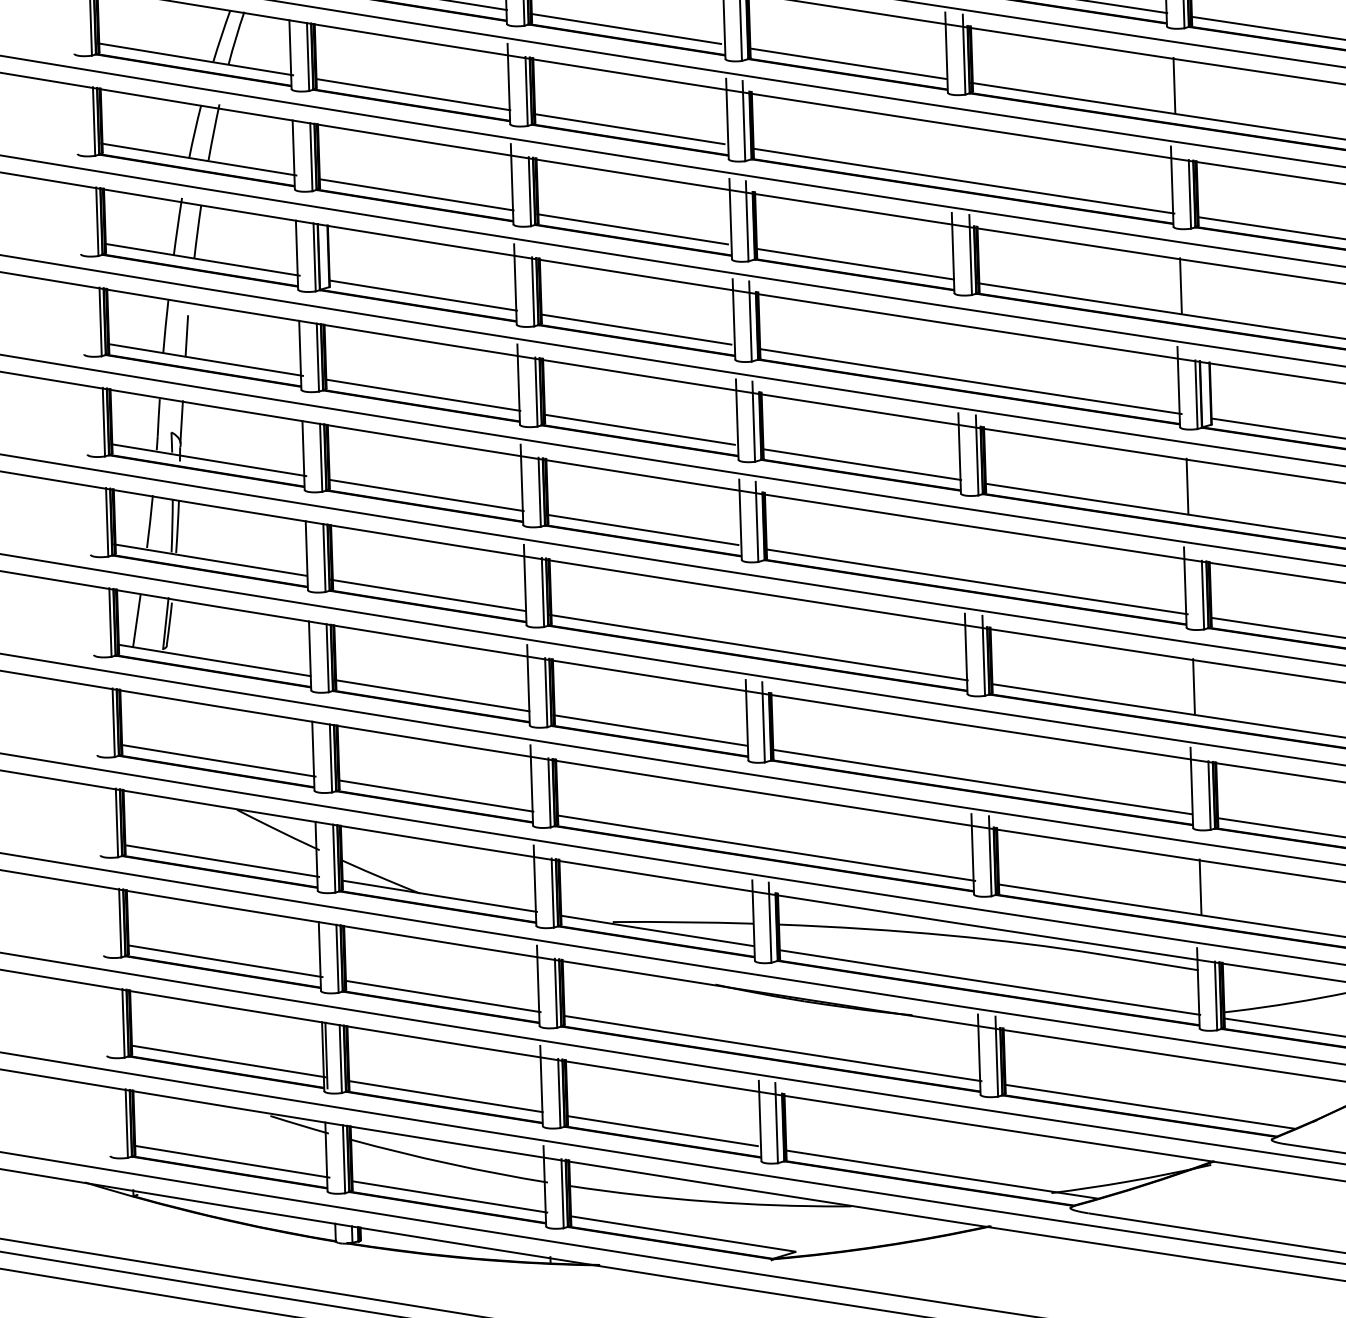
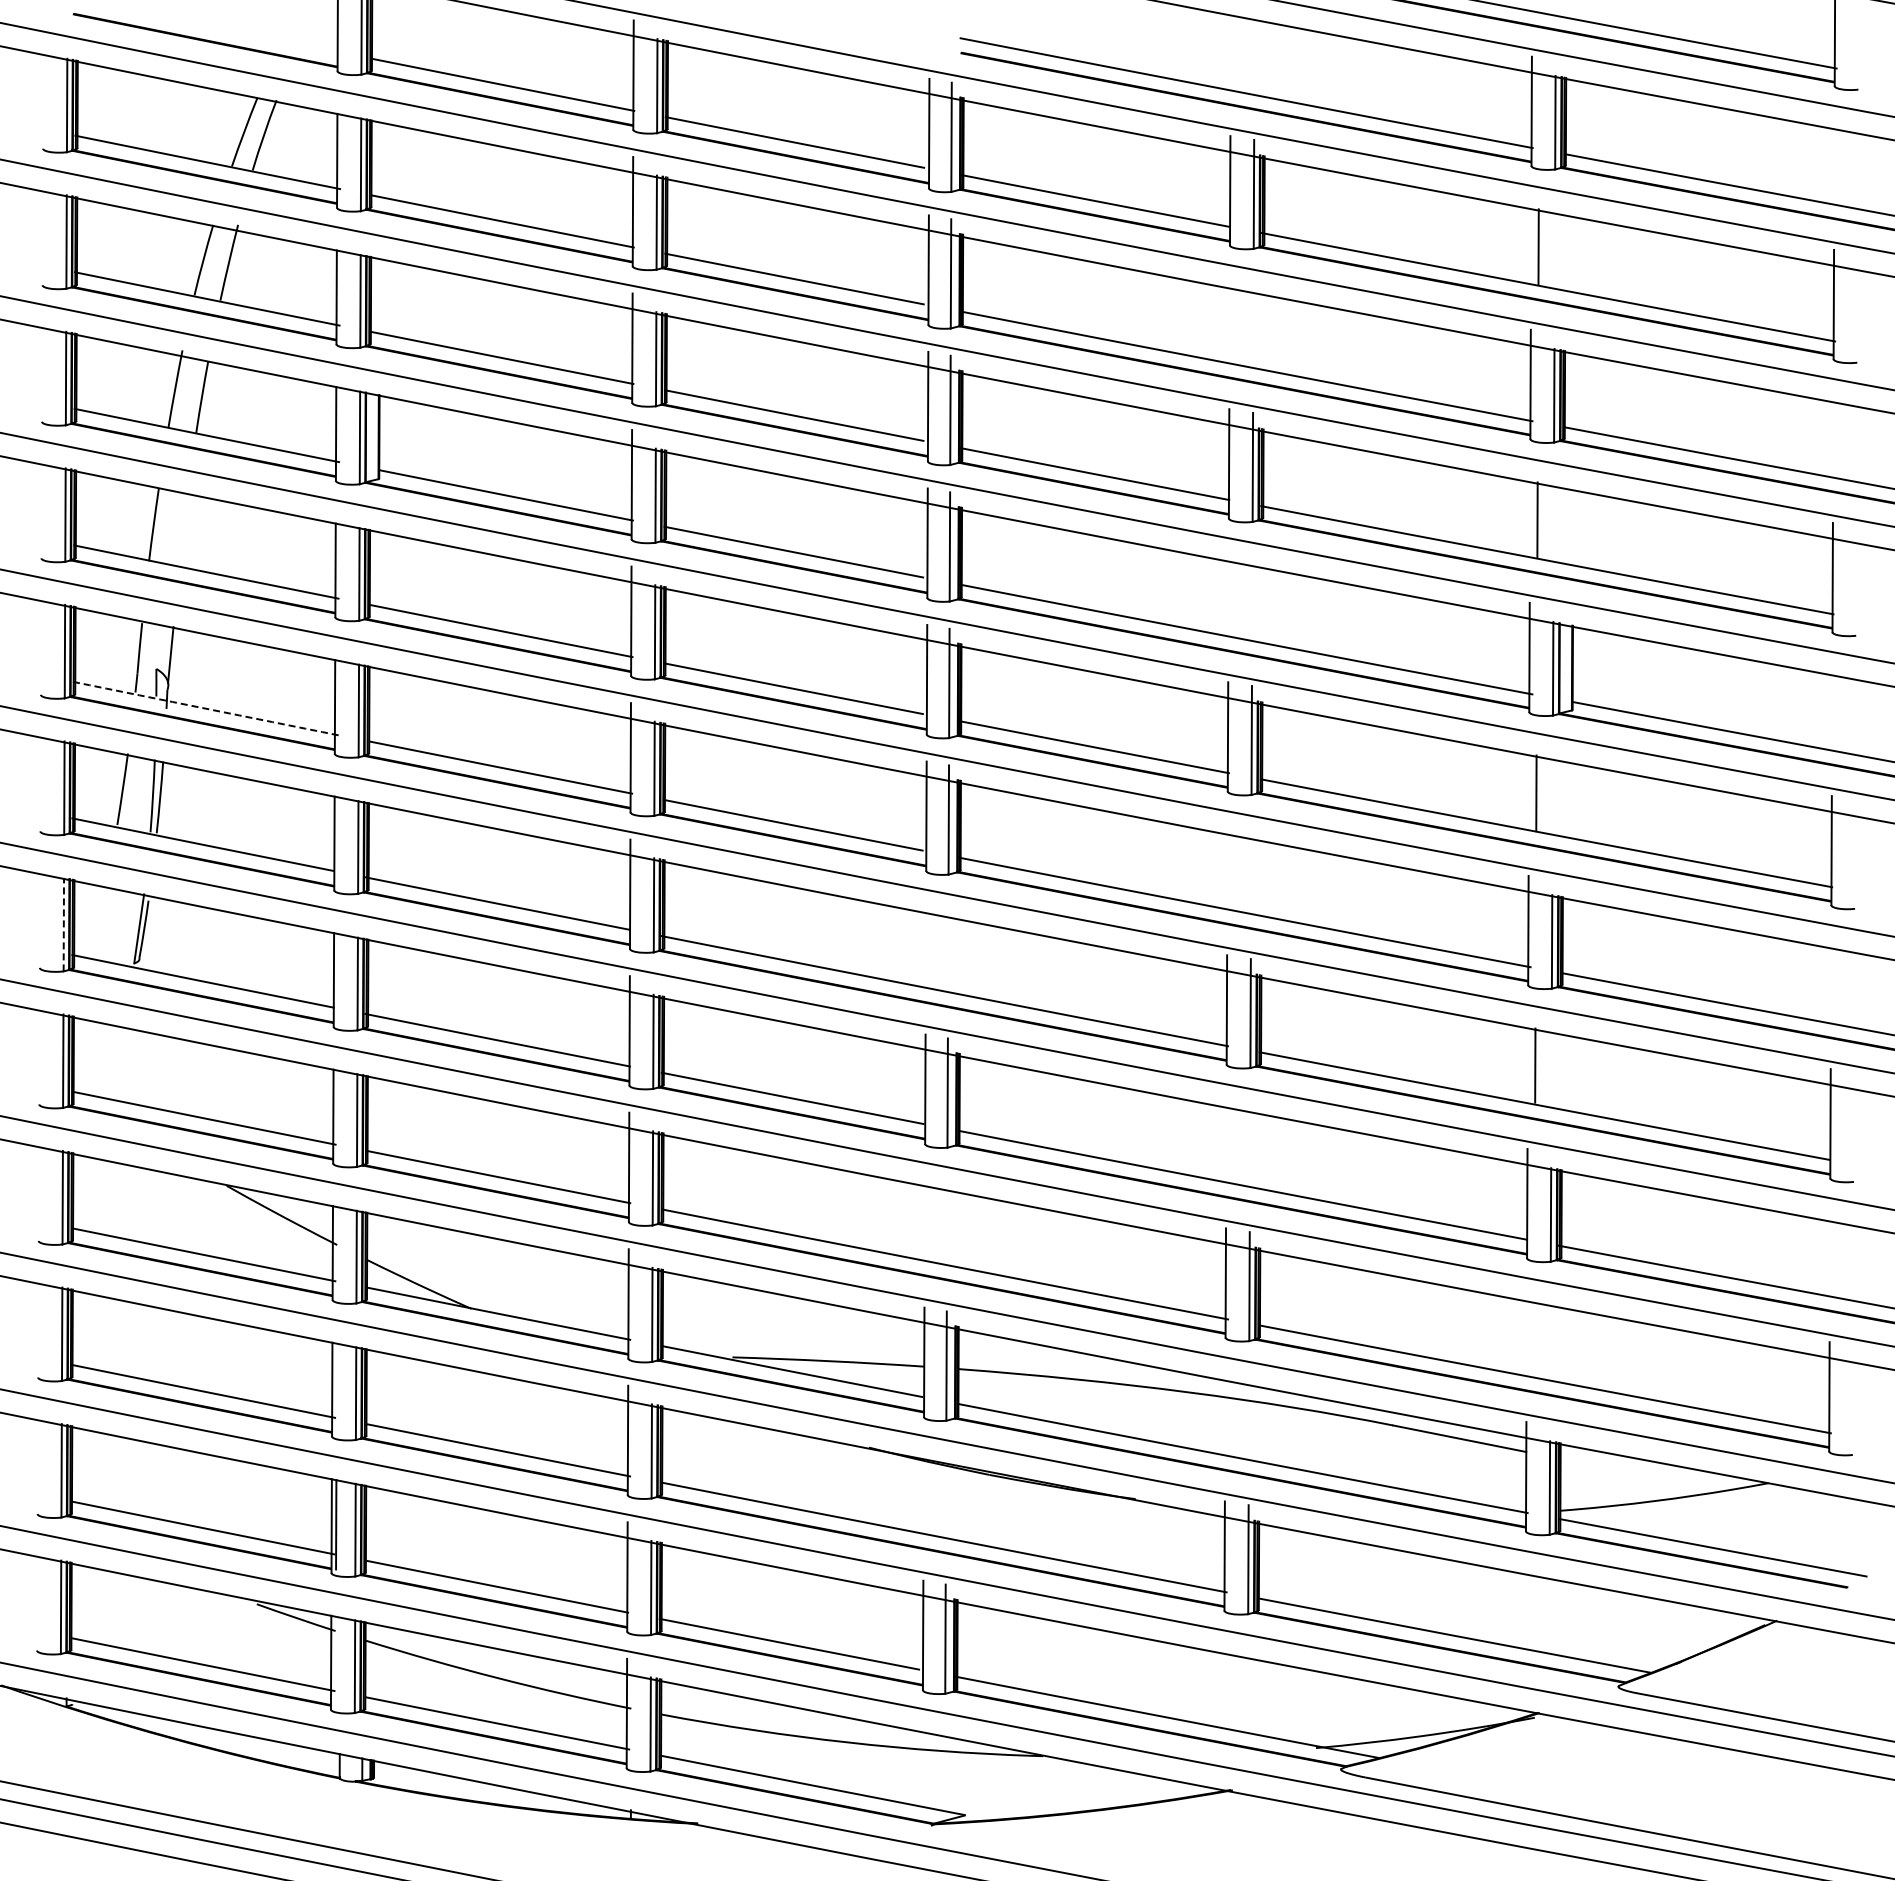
line: (186, 336) -> (181, 538), removed
arc: (208, 460) -> (205, 708), solid -> dashed
line: (136, 620) -> (99, 923), removed
line: (110, 622) -> (63, 924), solid -> dashed
line: (1200, 886) -> (1534, 1338), removed

